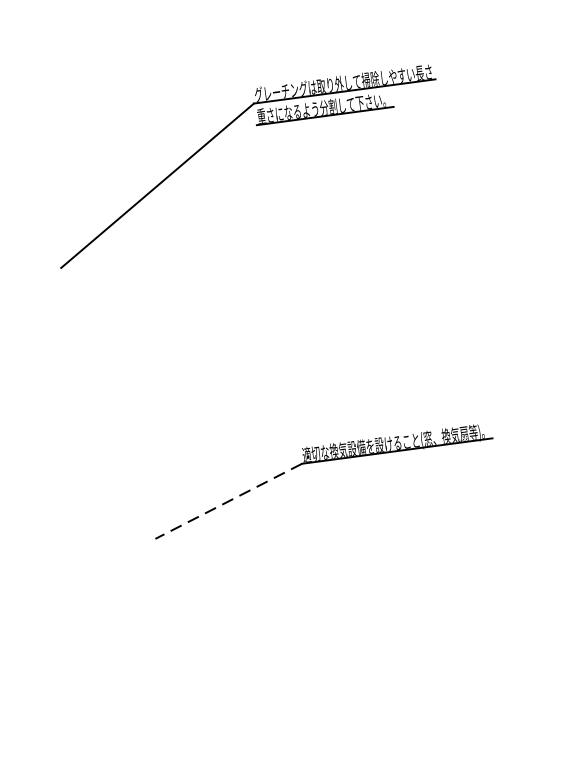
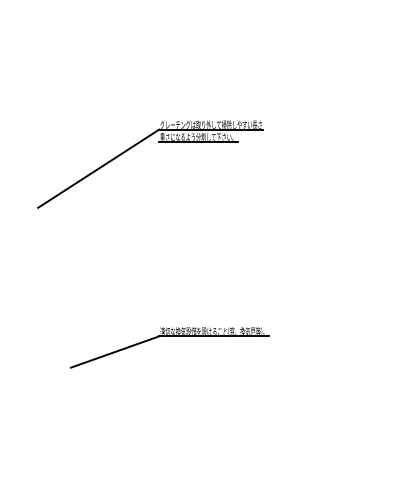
line: (229, 502) -> (115, 352), dashed -> solid

